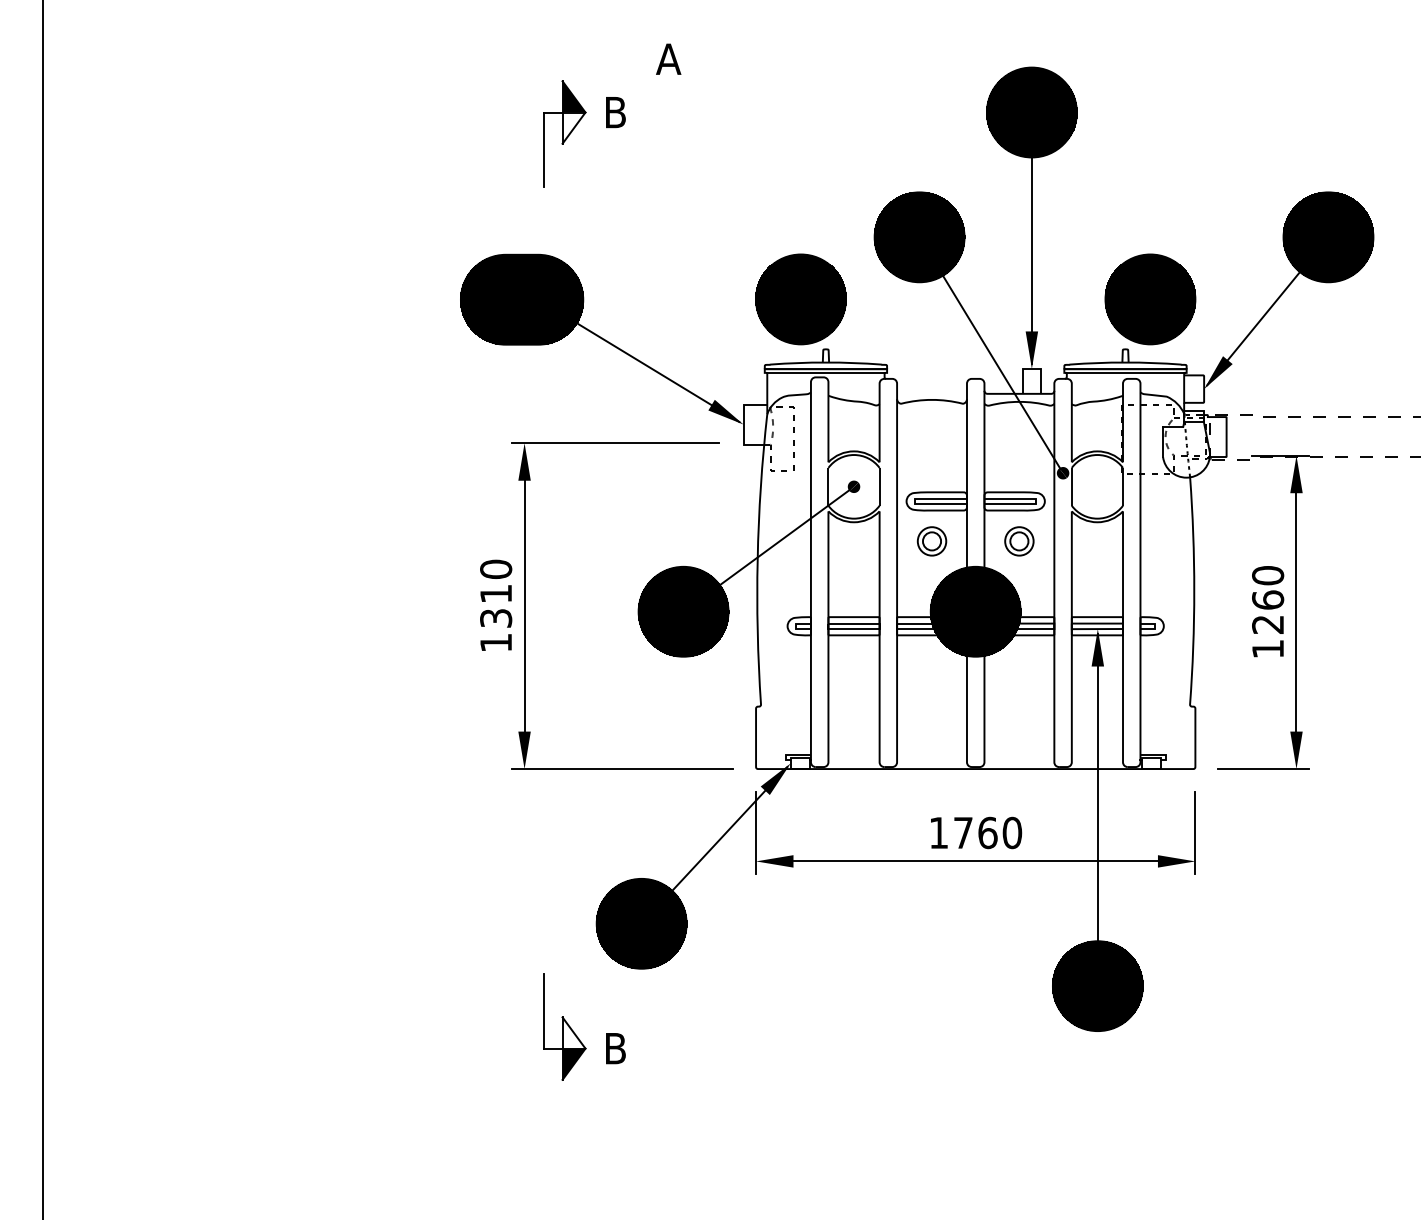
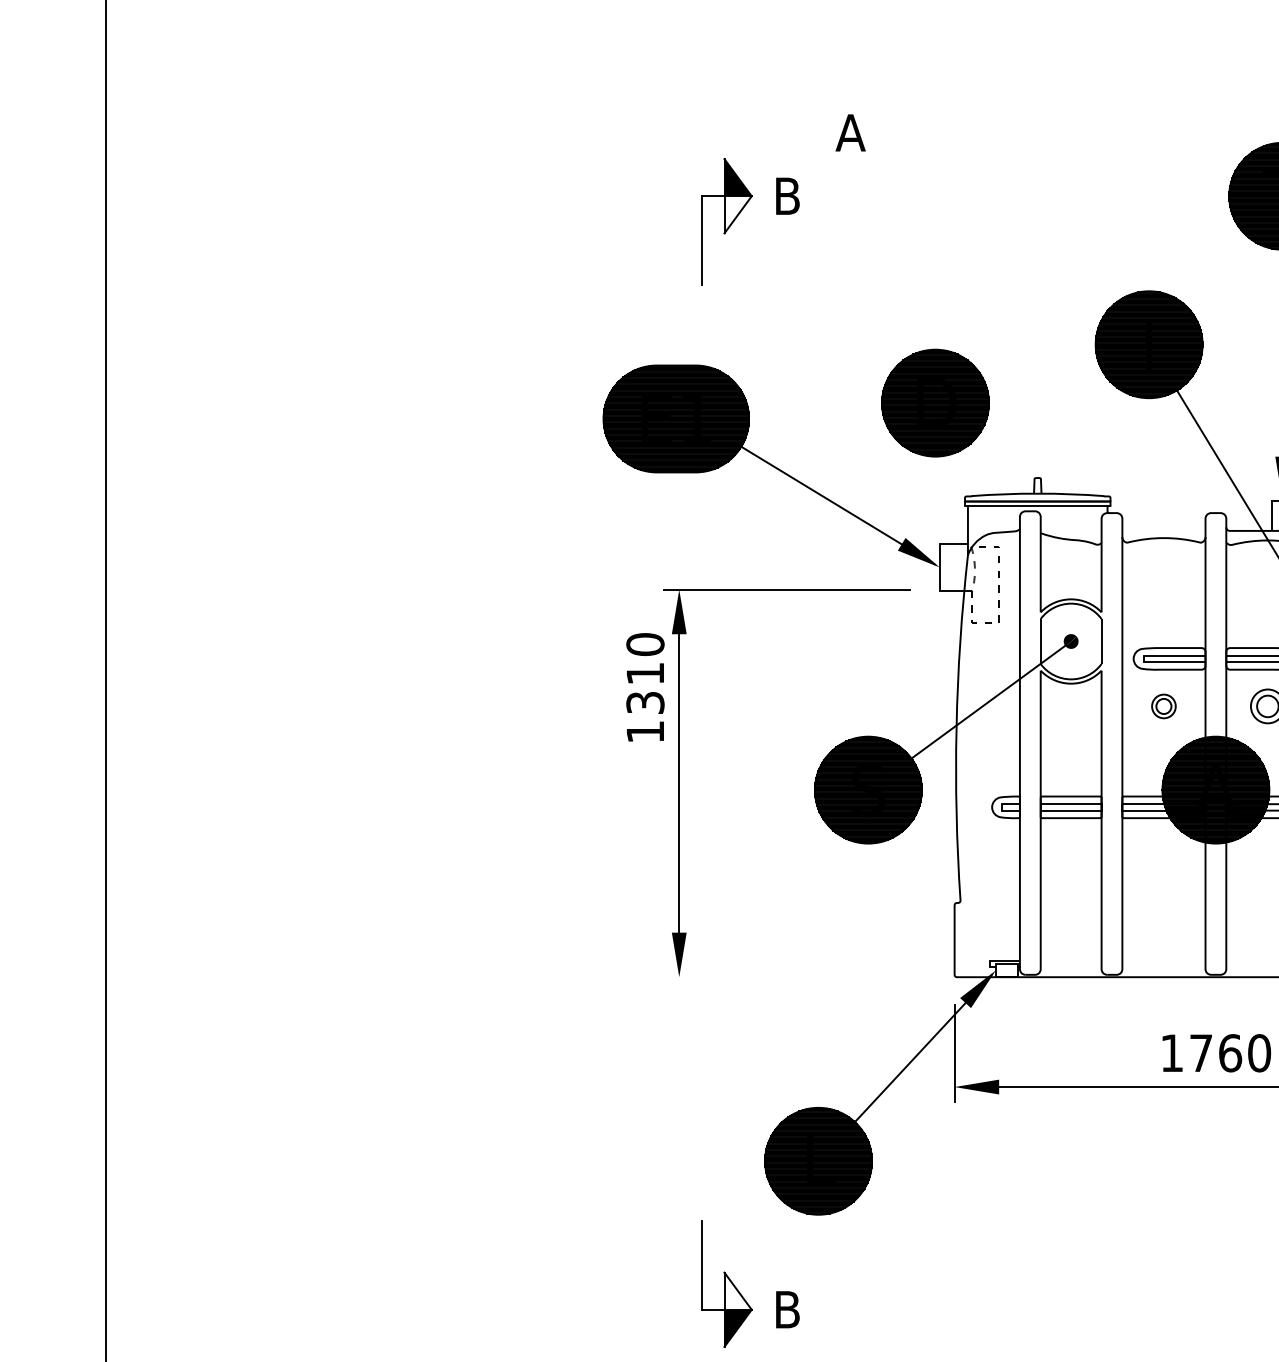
part: (800, 299) -> (934, 403), moved
part: (931, 541) -> (1163, 706), size x0.7
text: (496, 604) -> (645, 686), moved
line: (622, 769) -> (795, 977), removed

